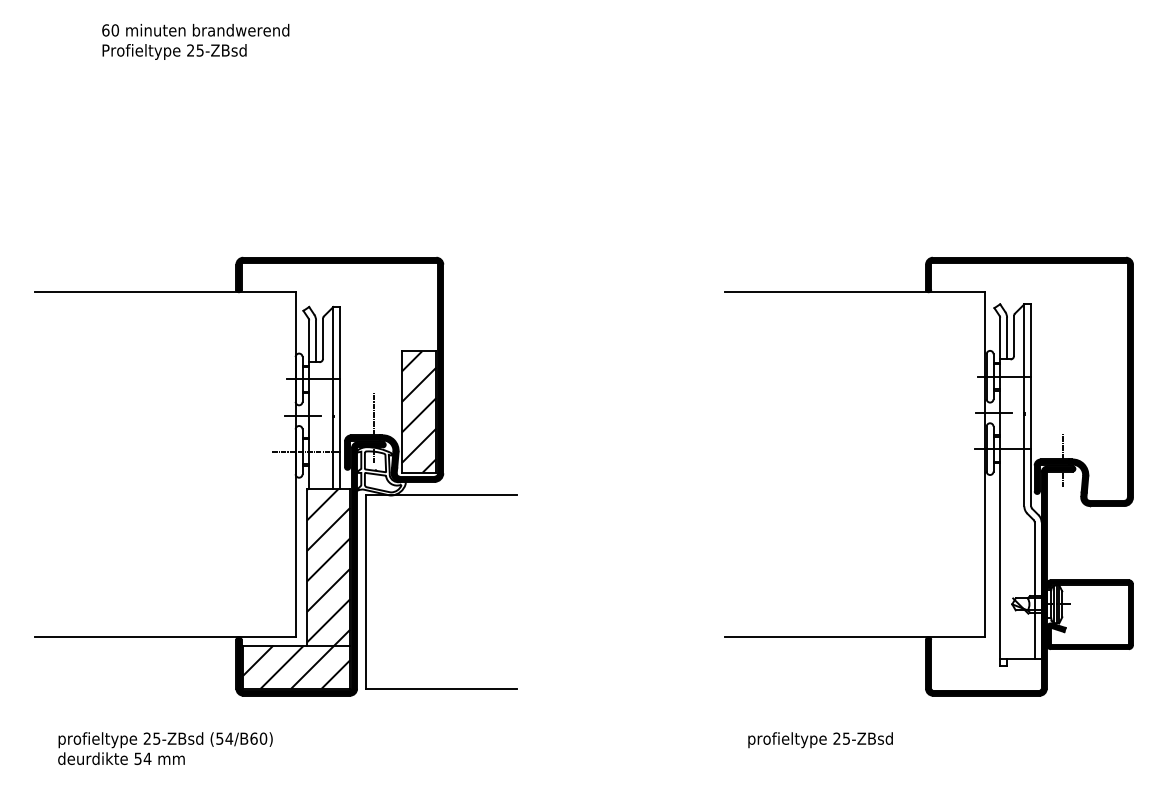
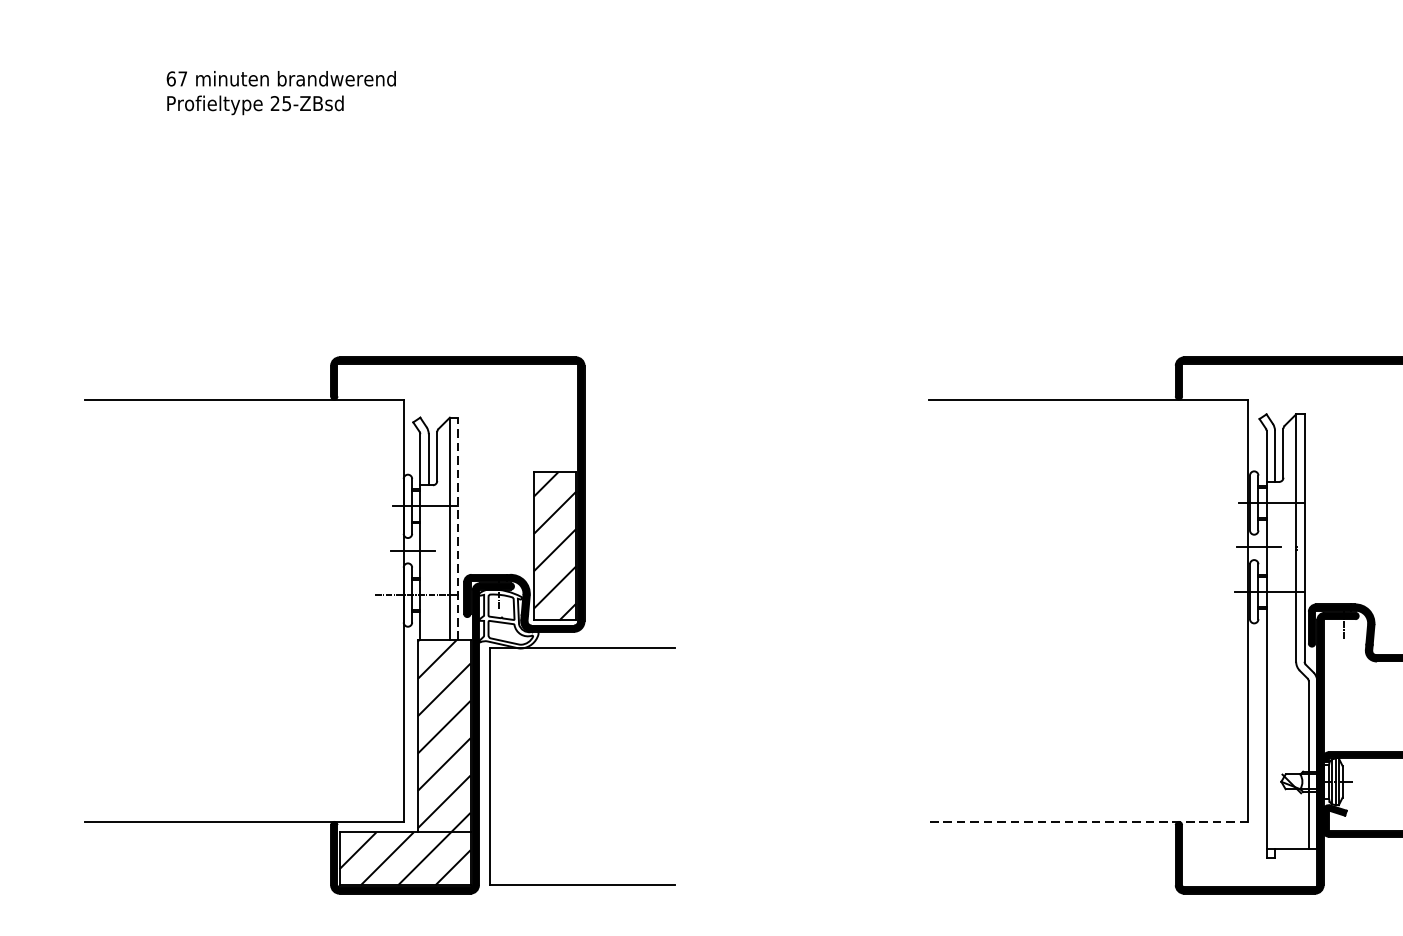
text: (115, 30) -> (183, 79), 60 -> 67
line: (340, 397) -> (458, 528), solid -> dashed
line: (373, 413) -> (499, 548), removed
line: (1063, 446) -> (1344, 588), removed
line: (854, 637) -> (1088, 822), solid -> dashed

